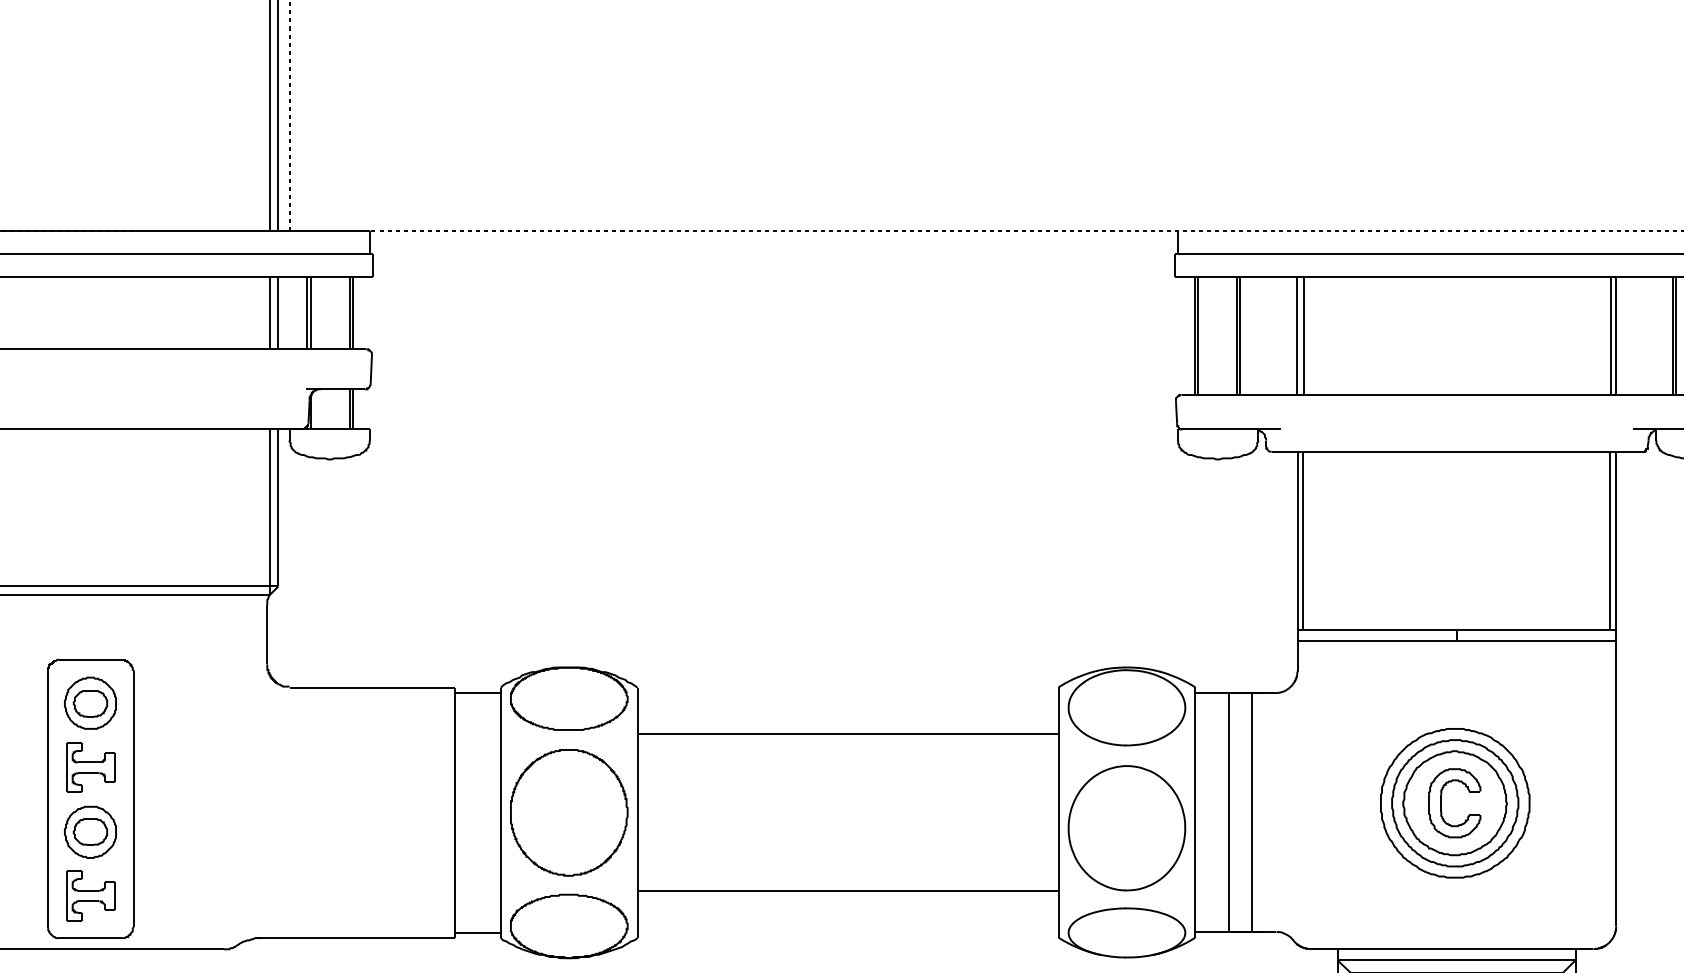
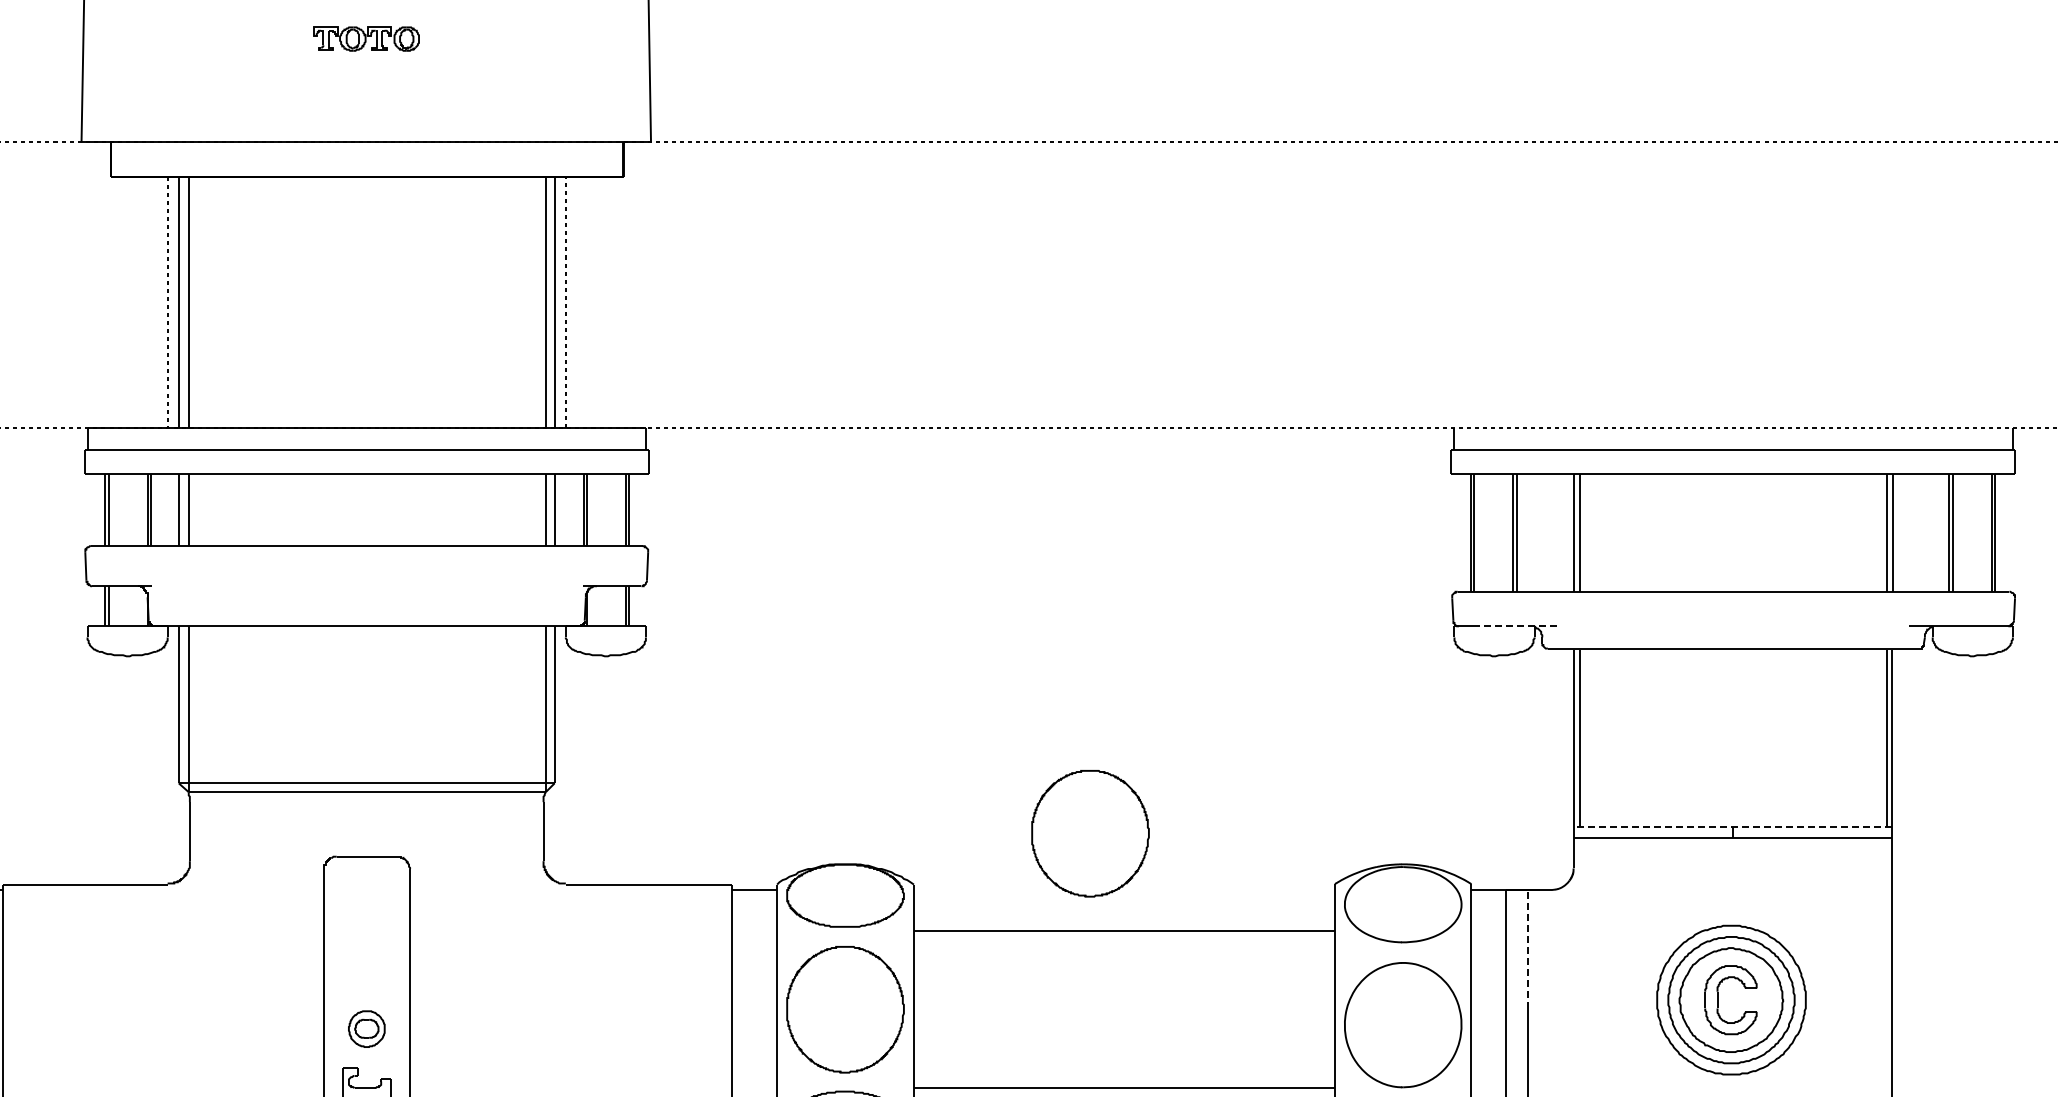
line: (1240, 429) -> (1516, 626), solid -> dashed
line: (1456, 630) -> (1732, 827), solid -> dashed
part: (814, 636) -> (1090, 833), added
part: (90, 702) -> (366, 899), removed
line: (1252, 752) -> (1528, 949), solid -> dashed
part: (90, 767) -> (366, 964), removed
part: (90, 831) -> (366, 1028), size x0.7

